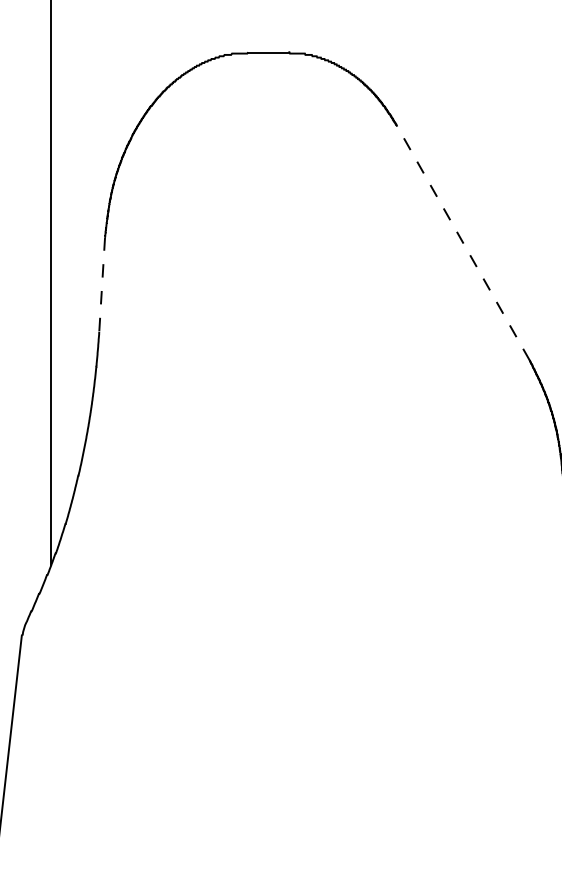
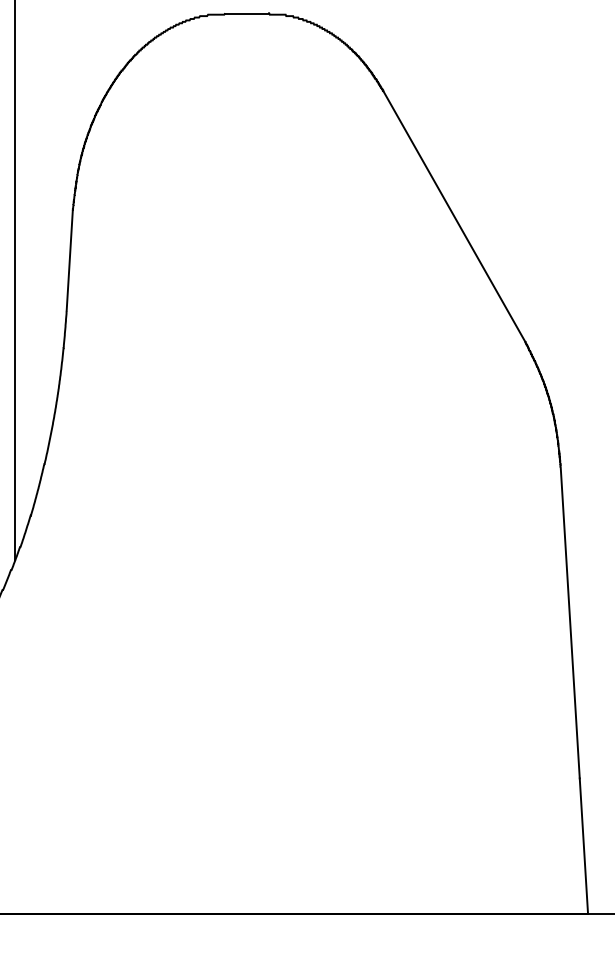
line: (463, 243) -> (454, 216), dashed -> solid
line: (101, 284) -> (69, 260), dashed -> solid

